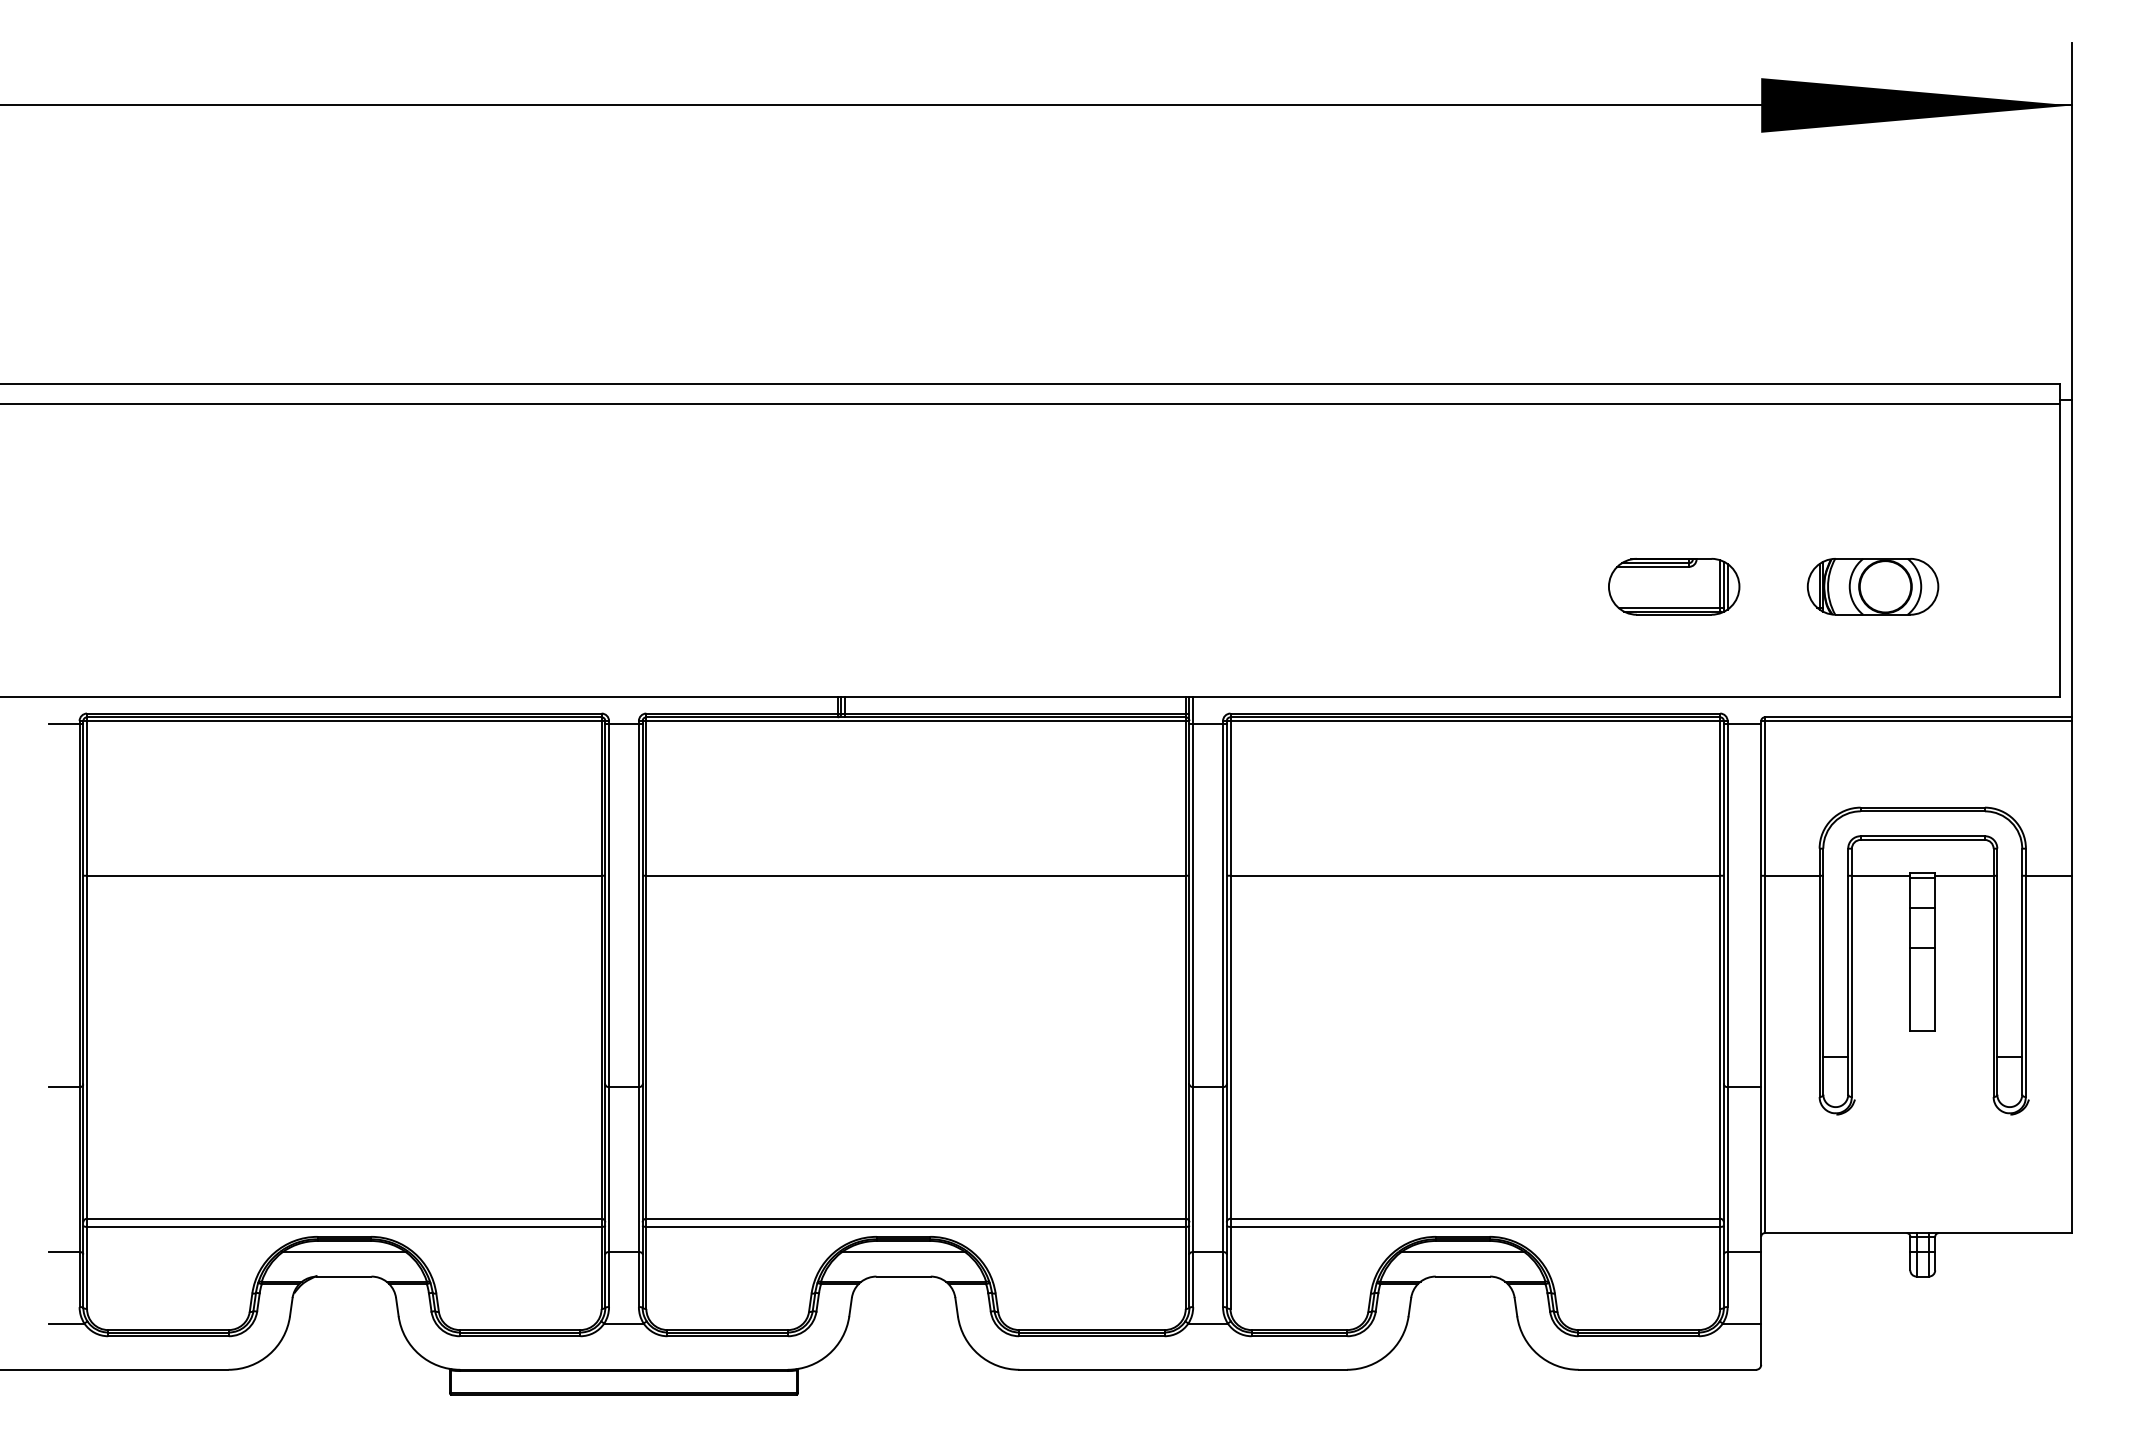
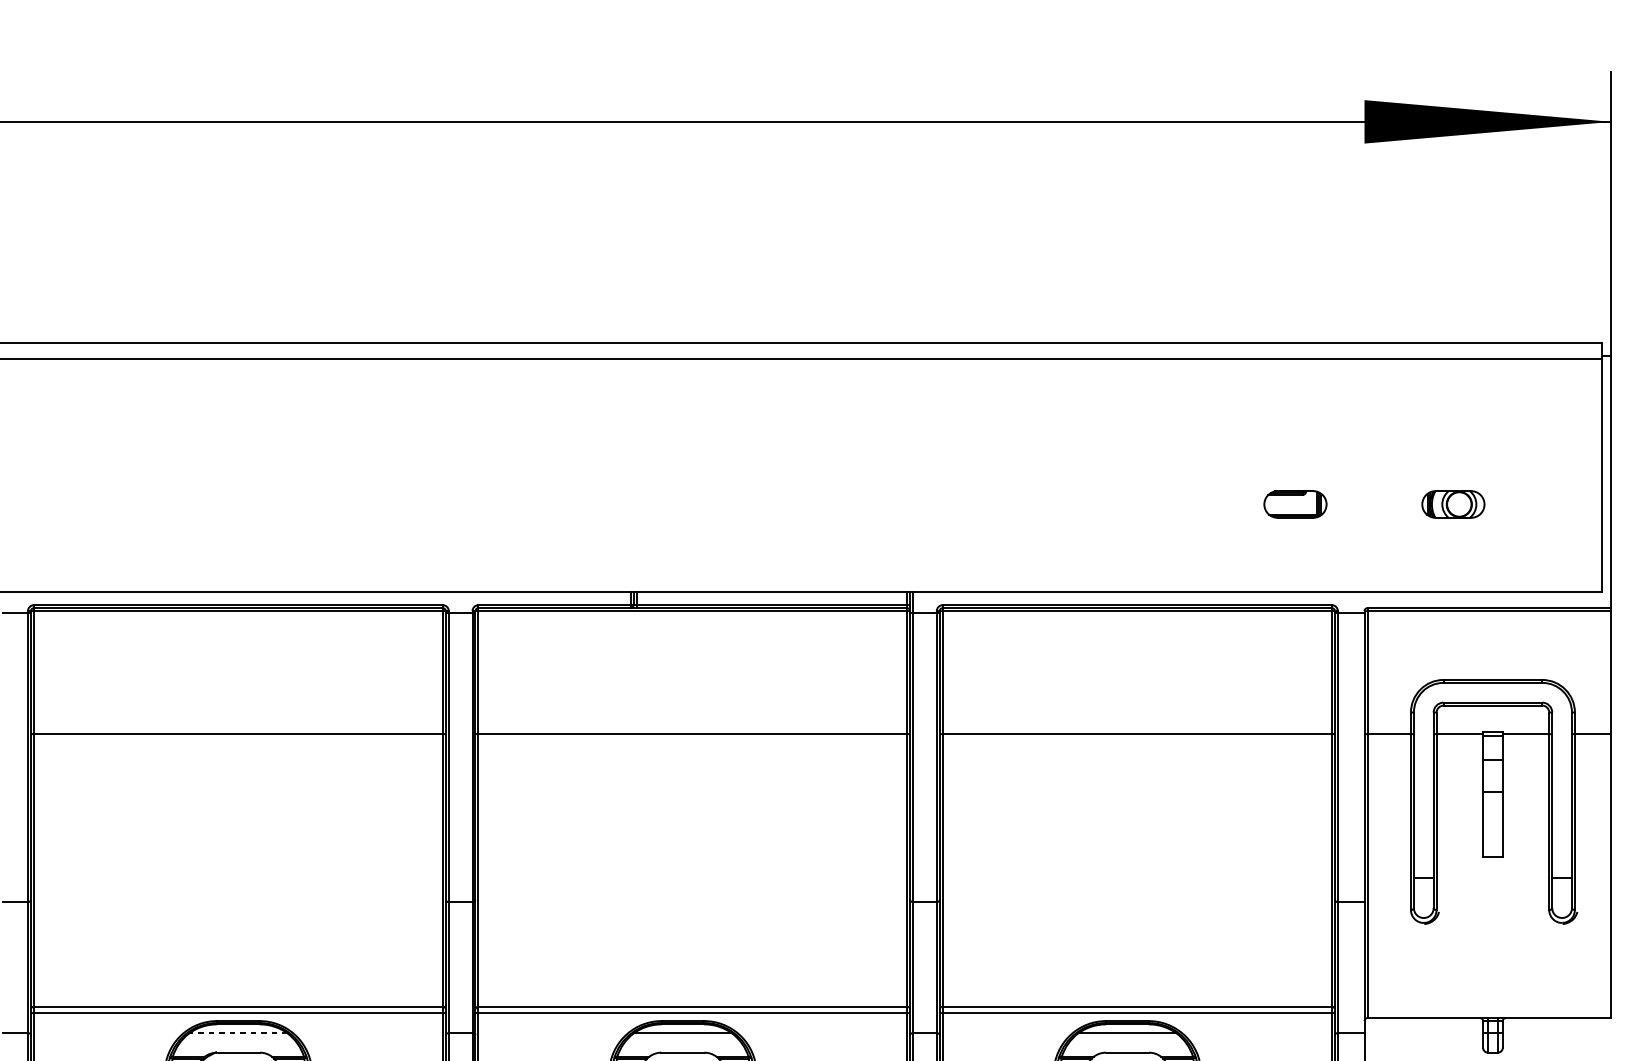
part: (1674, 586) -> (1295, 504), size x0.6
part: (1872, 586) -> (1452, 504), size x0.6
line: (344, 1252) -> (238, 1033), solid -> dashed

